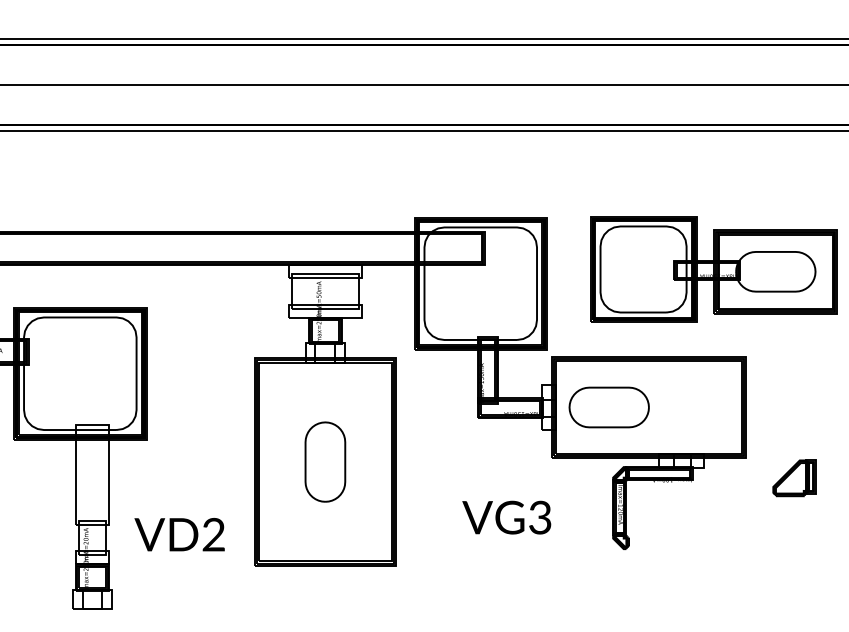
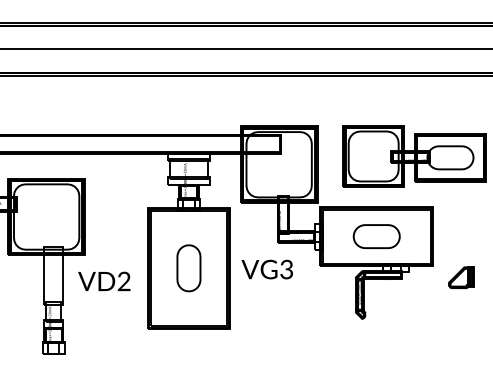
part: (608, 407) -> (376, 236), moved
text: (505, 517) -> (266, 269), moved
text: (179, 534) -> (104, 281), moved

